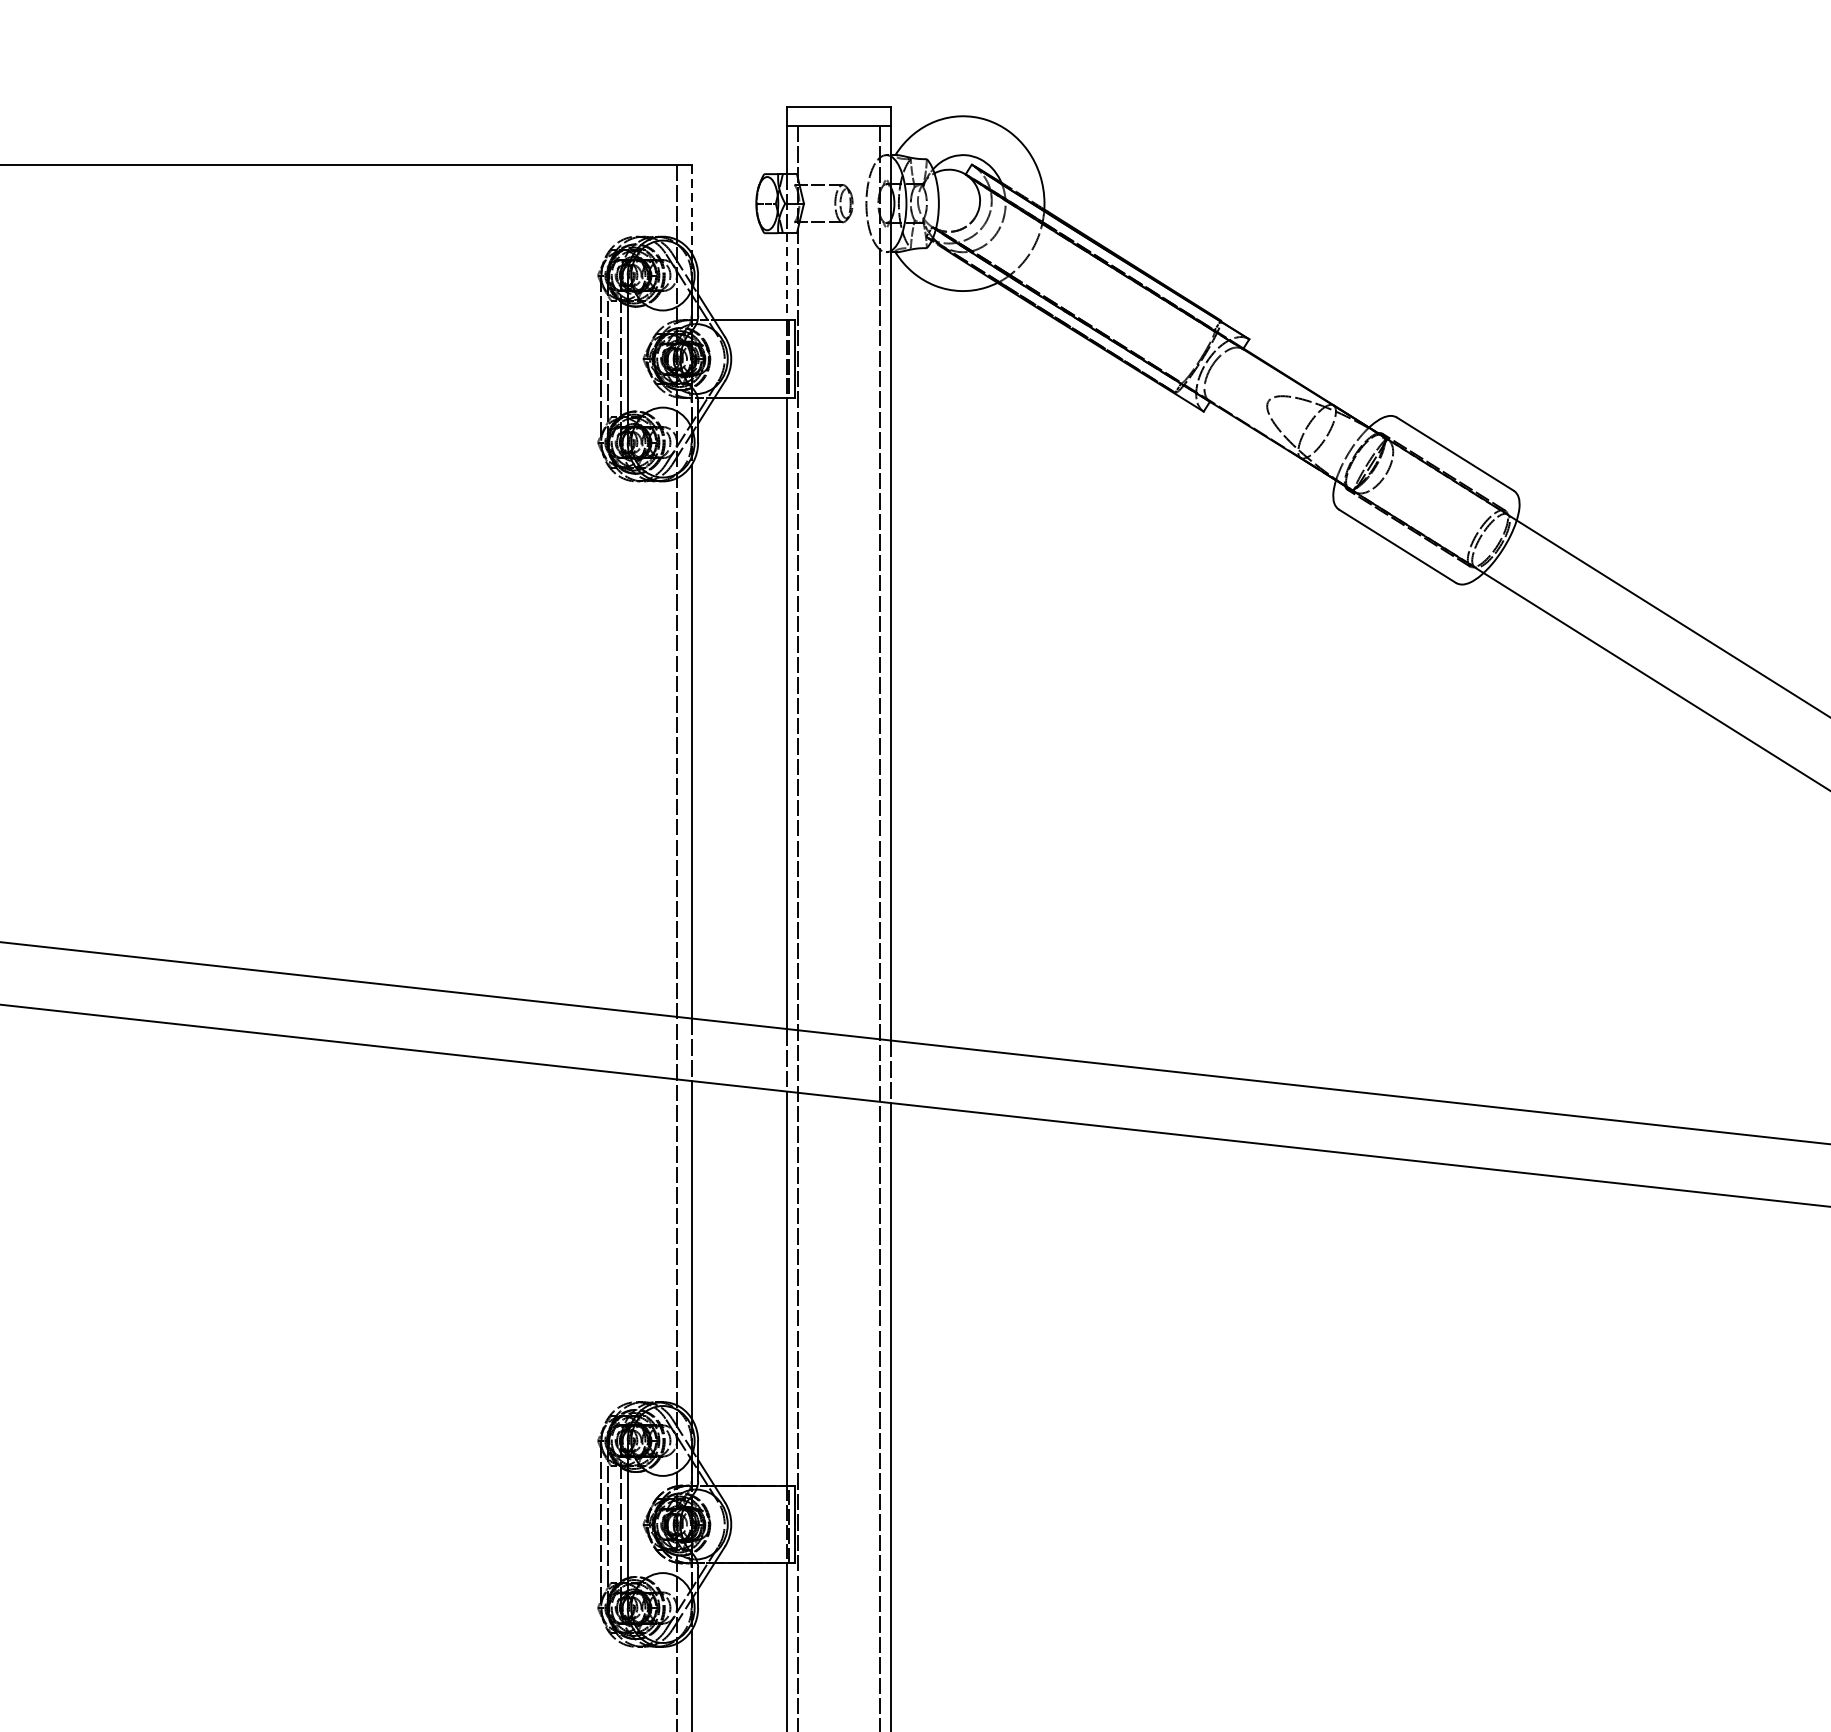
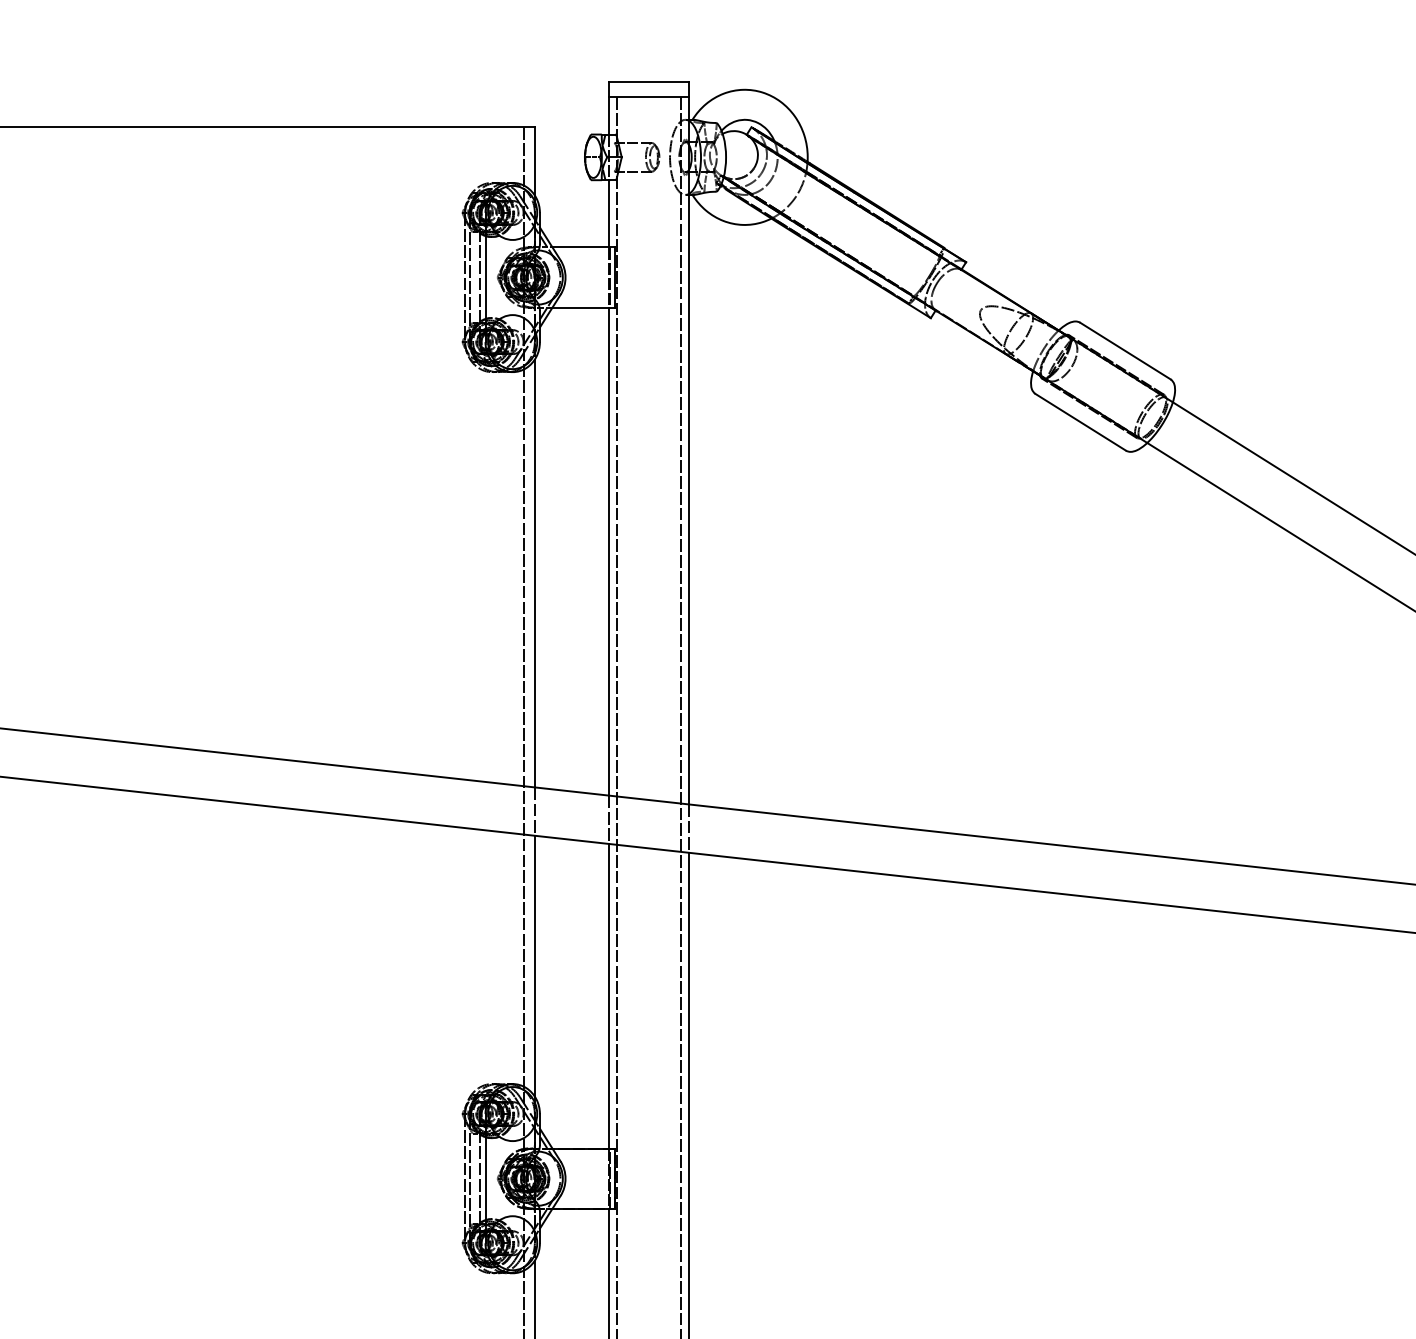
line: (691, 209) -> (534, 161), dashed -> solid
line: (786, 276) -> (608, 213), dashed -> solid

